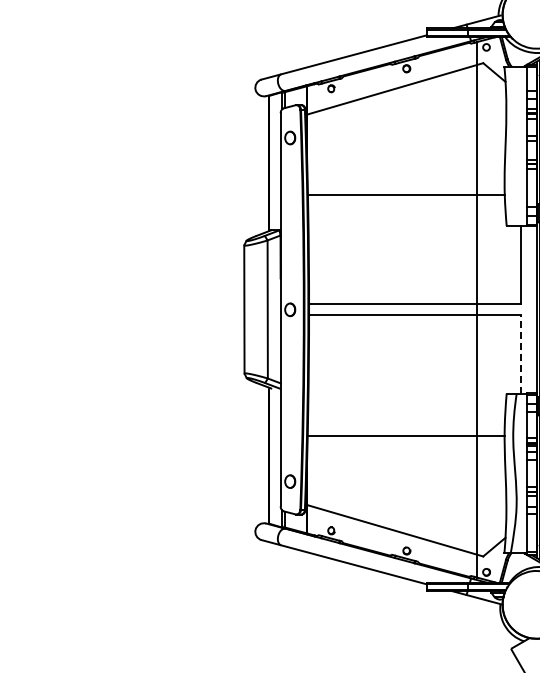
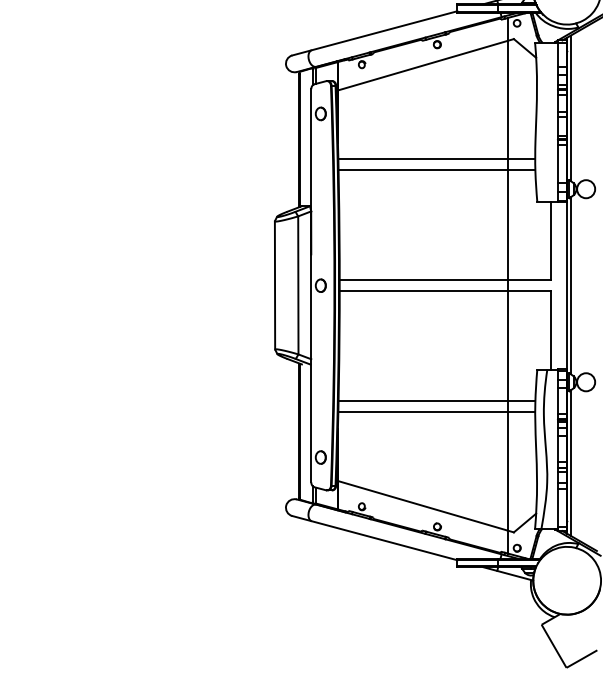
line: (405, 183) -> (436, 159), added
line: (520, 354) -> (551, 330), dashed -> solid
line: (405, 425) -> (436, 401), added

